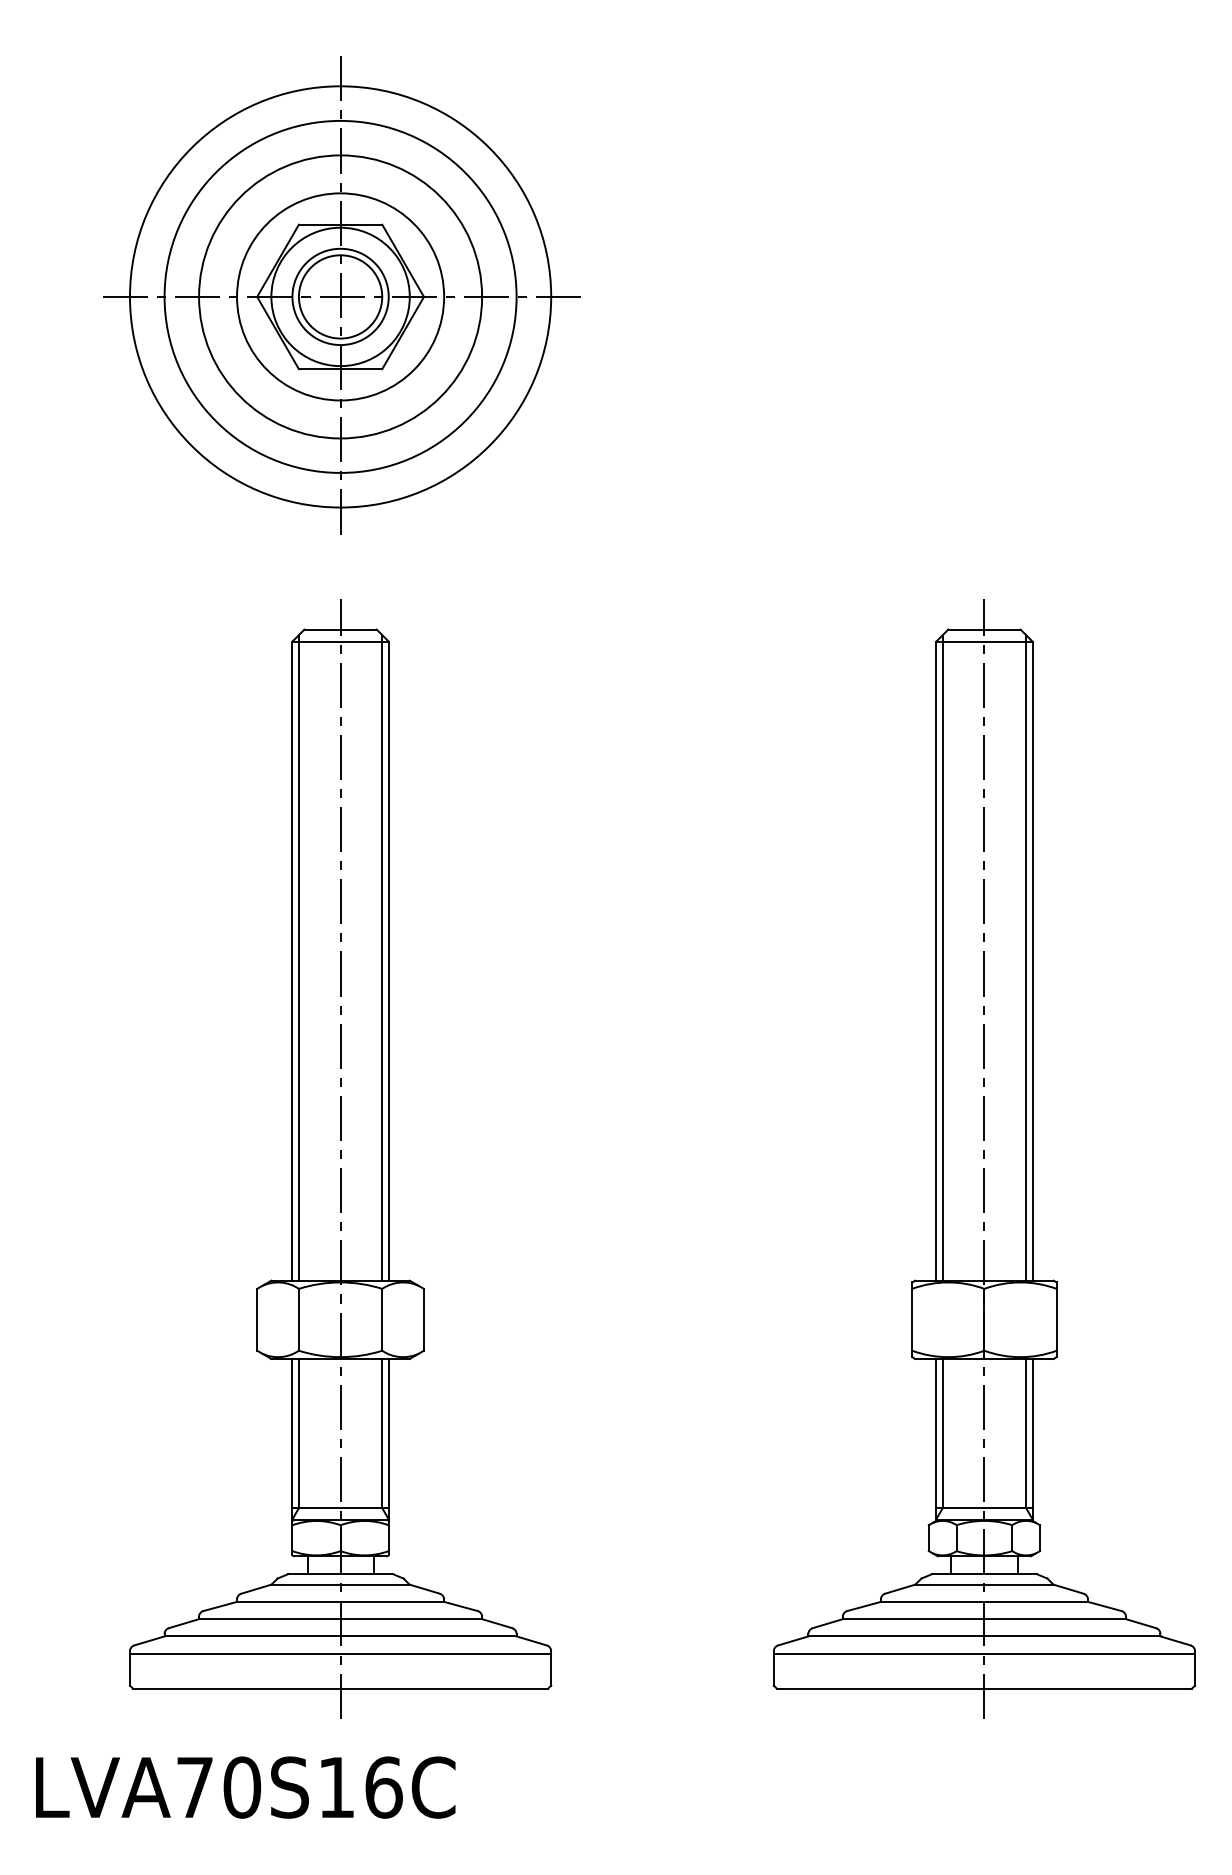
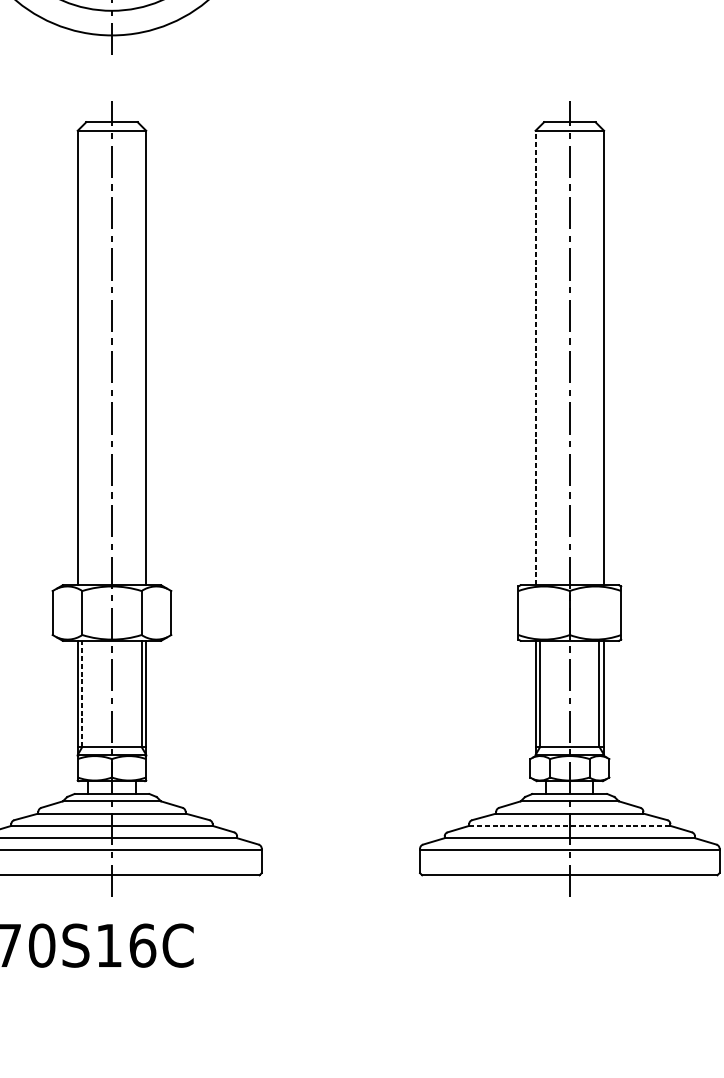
line: (298, 957) -> (82, 355), removed
line: (382, 957) -> (141, 355), removed
line: (942, 957) -> (540, 355), removed
line: (1026, 957) -> (599, 355), removed
line: (936, 961) -> (535, 358), solid -> dashed
line: (298, 1433) -> (82, 693), solid -> dashed
line: (984, 1619) -> (569, 826), solid -> dashed

